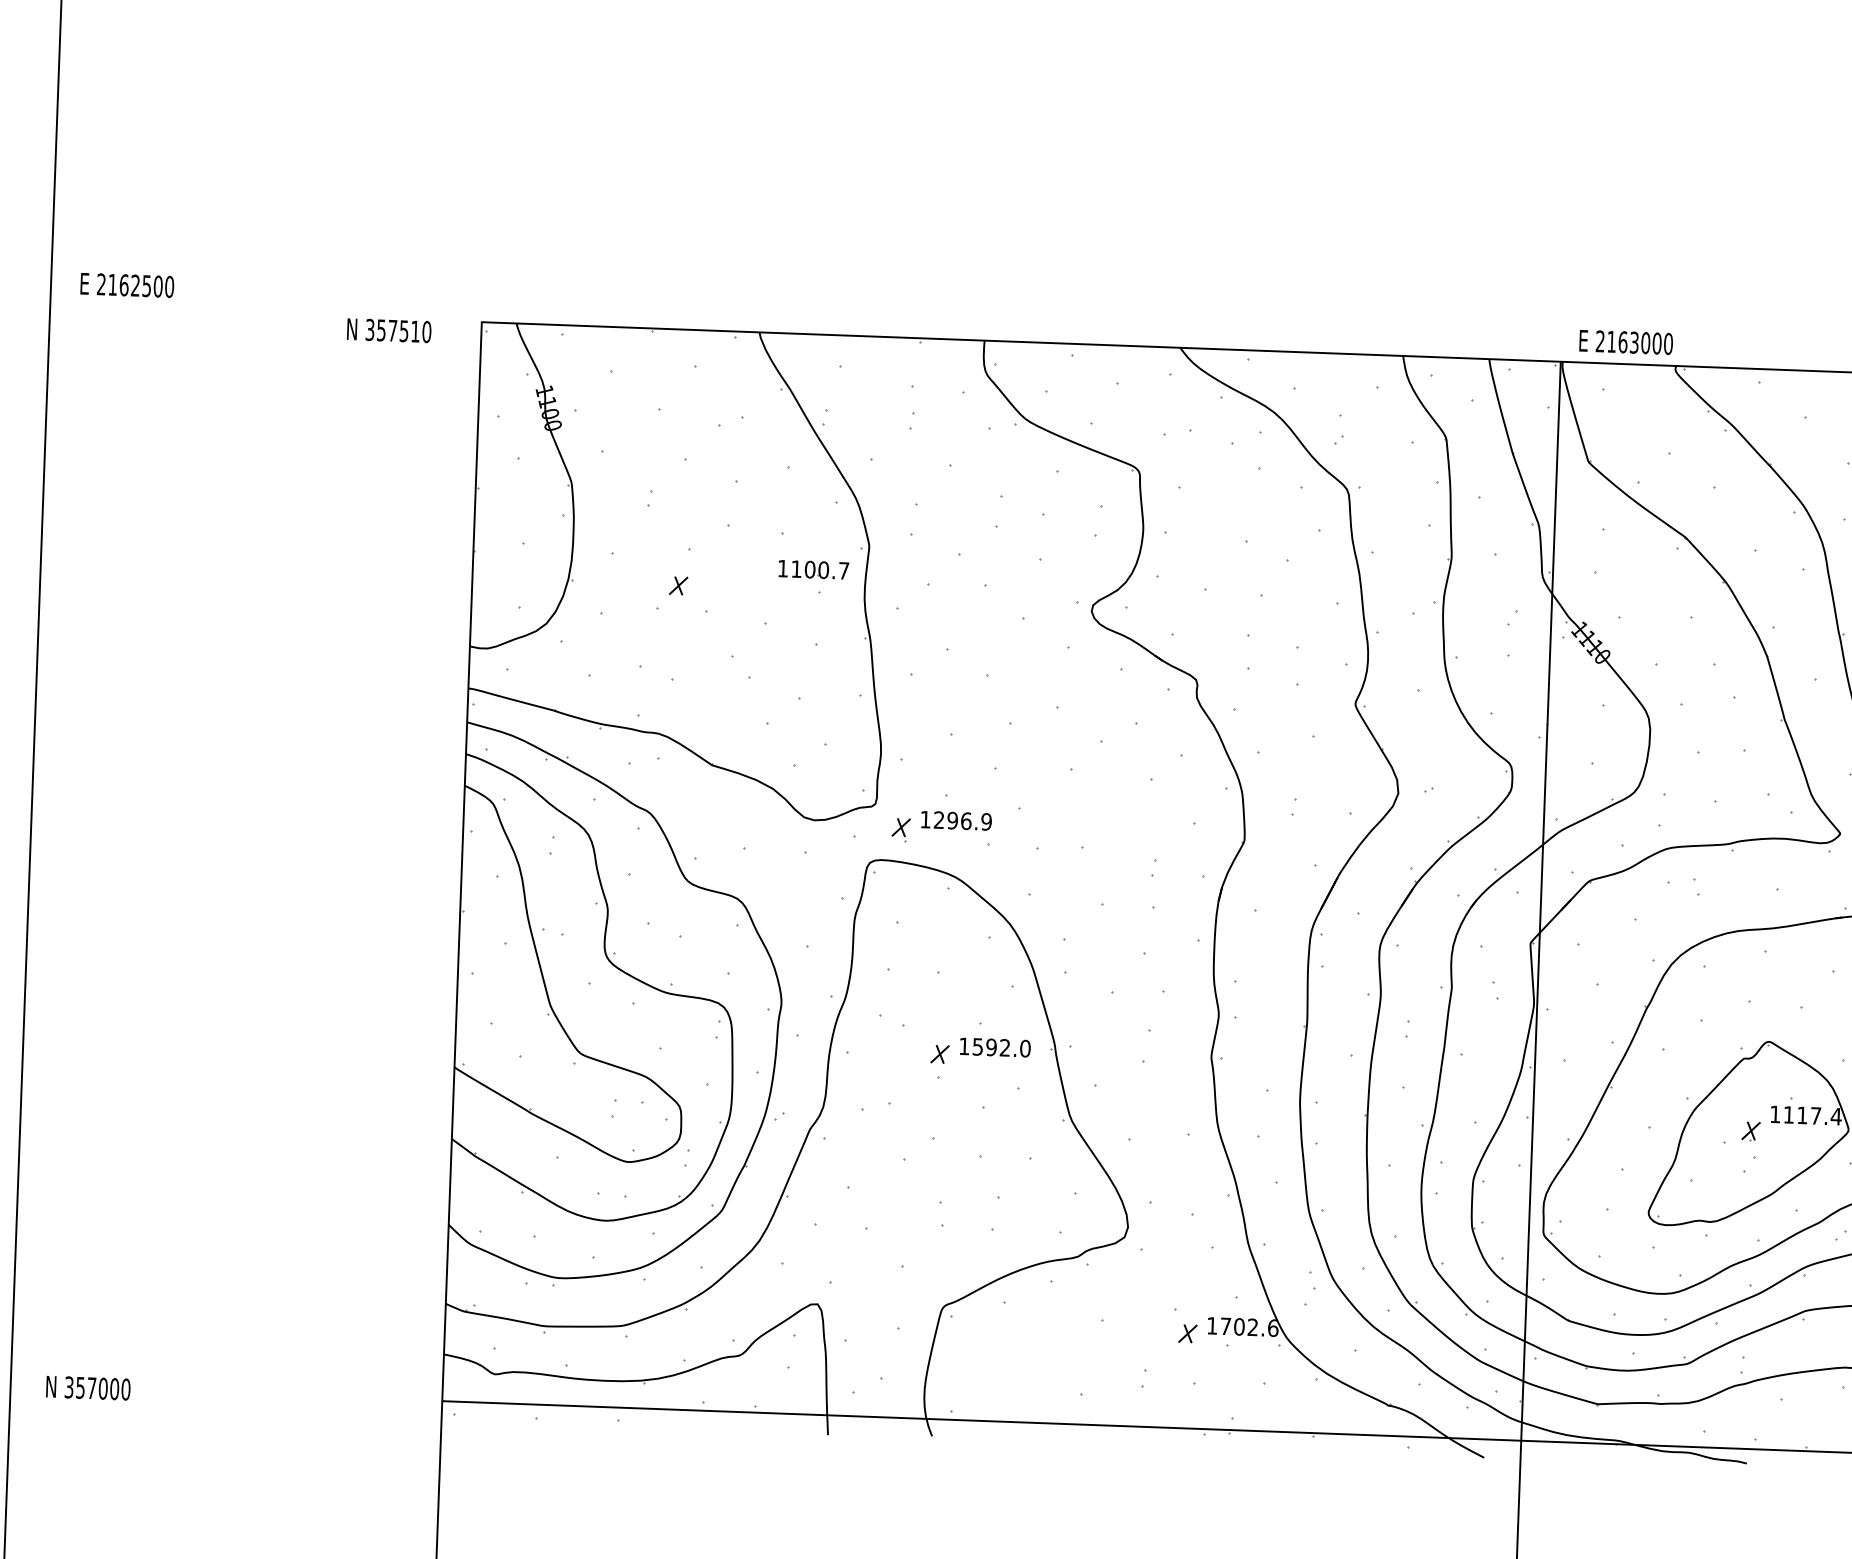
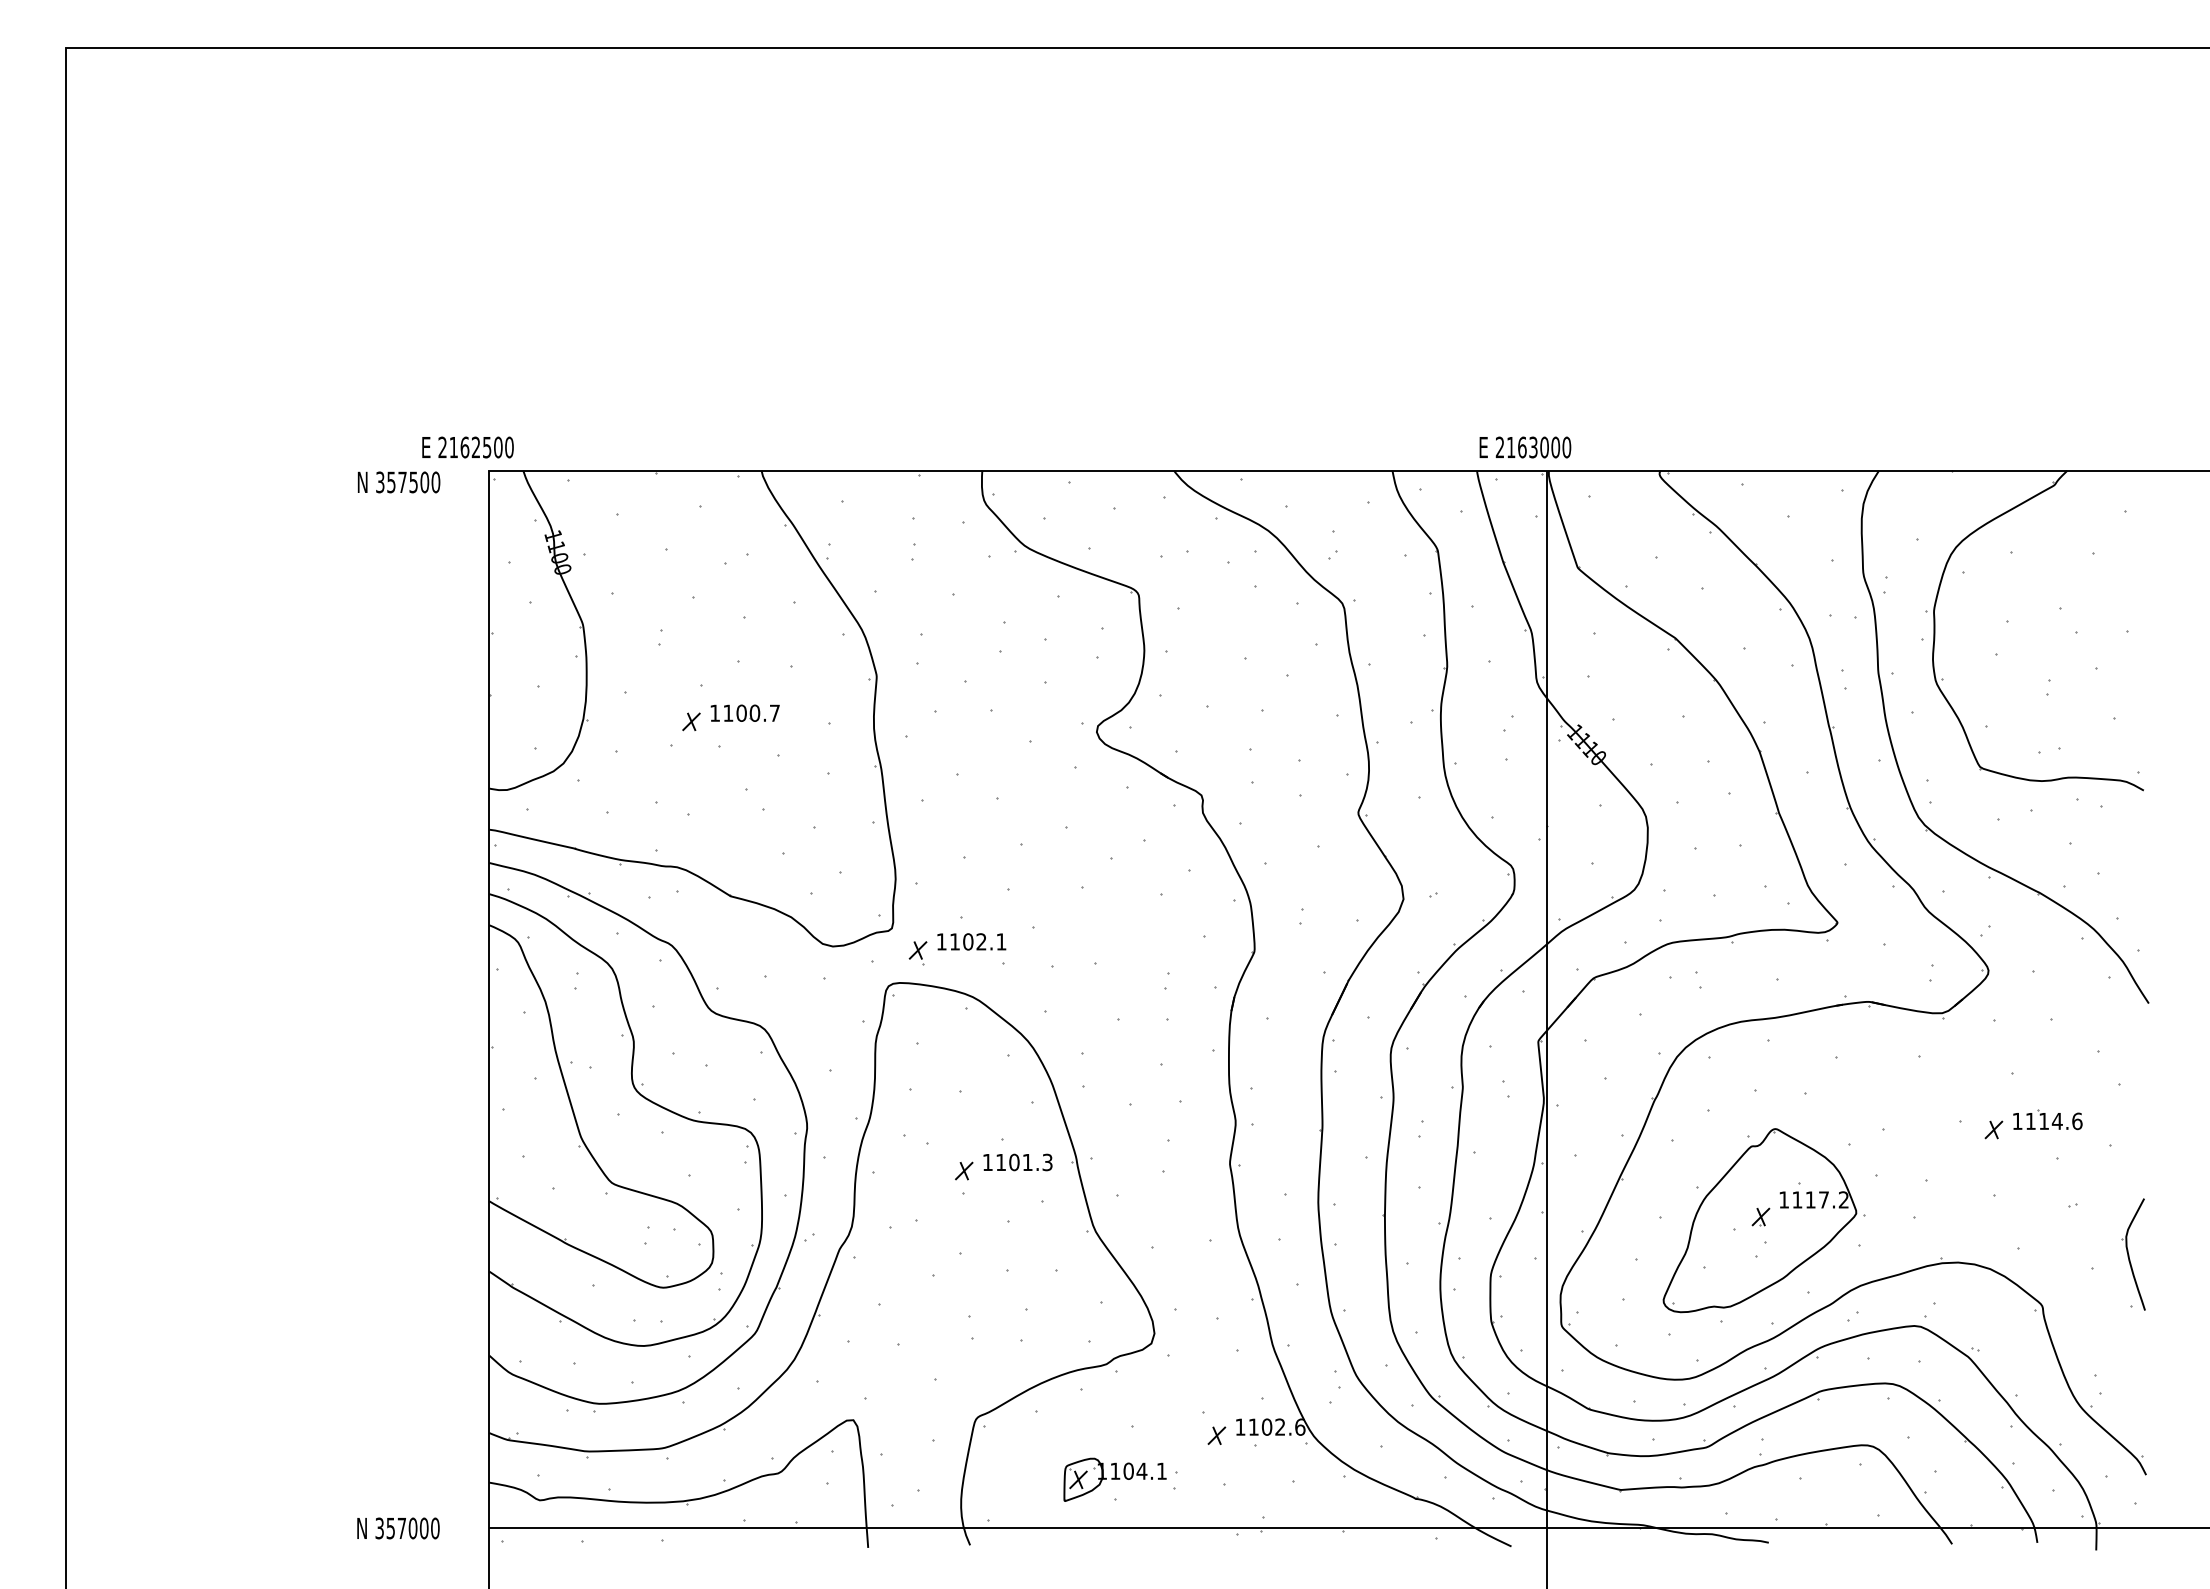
text: (126, 285) -> (467, 447), moved
text: (415, 331) -> (424, 482), 357510 -> 357500
text: (1626, 342) -> (1525, 447), moved
part: (813, 568) -> (744, 712), moved
text: (963, 820) -> (978, 941), 1296.9 -> 1102.1
text: (1001, 1047) -> (1024, 1162), 1592.0 -> 1101.3
text: (1835, 1116) -> (1843, 1199), 1117.4 -> 1117.2
text: (1225, 1325) -> (1253, 1426), 1702.6 -> 1102.6
part: (1081, 1374) -> (1114, 1479), added
text: (88, 1388) -> (398, 1528), moved

